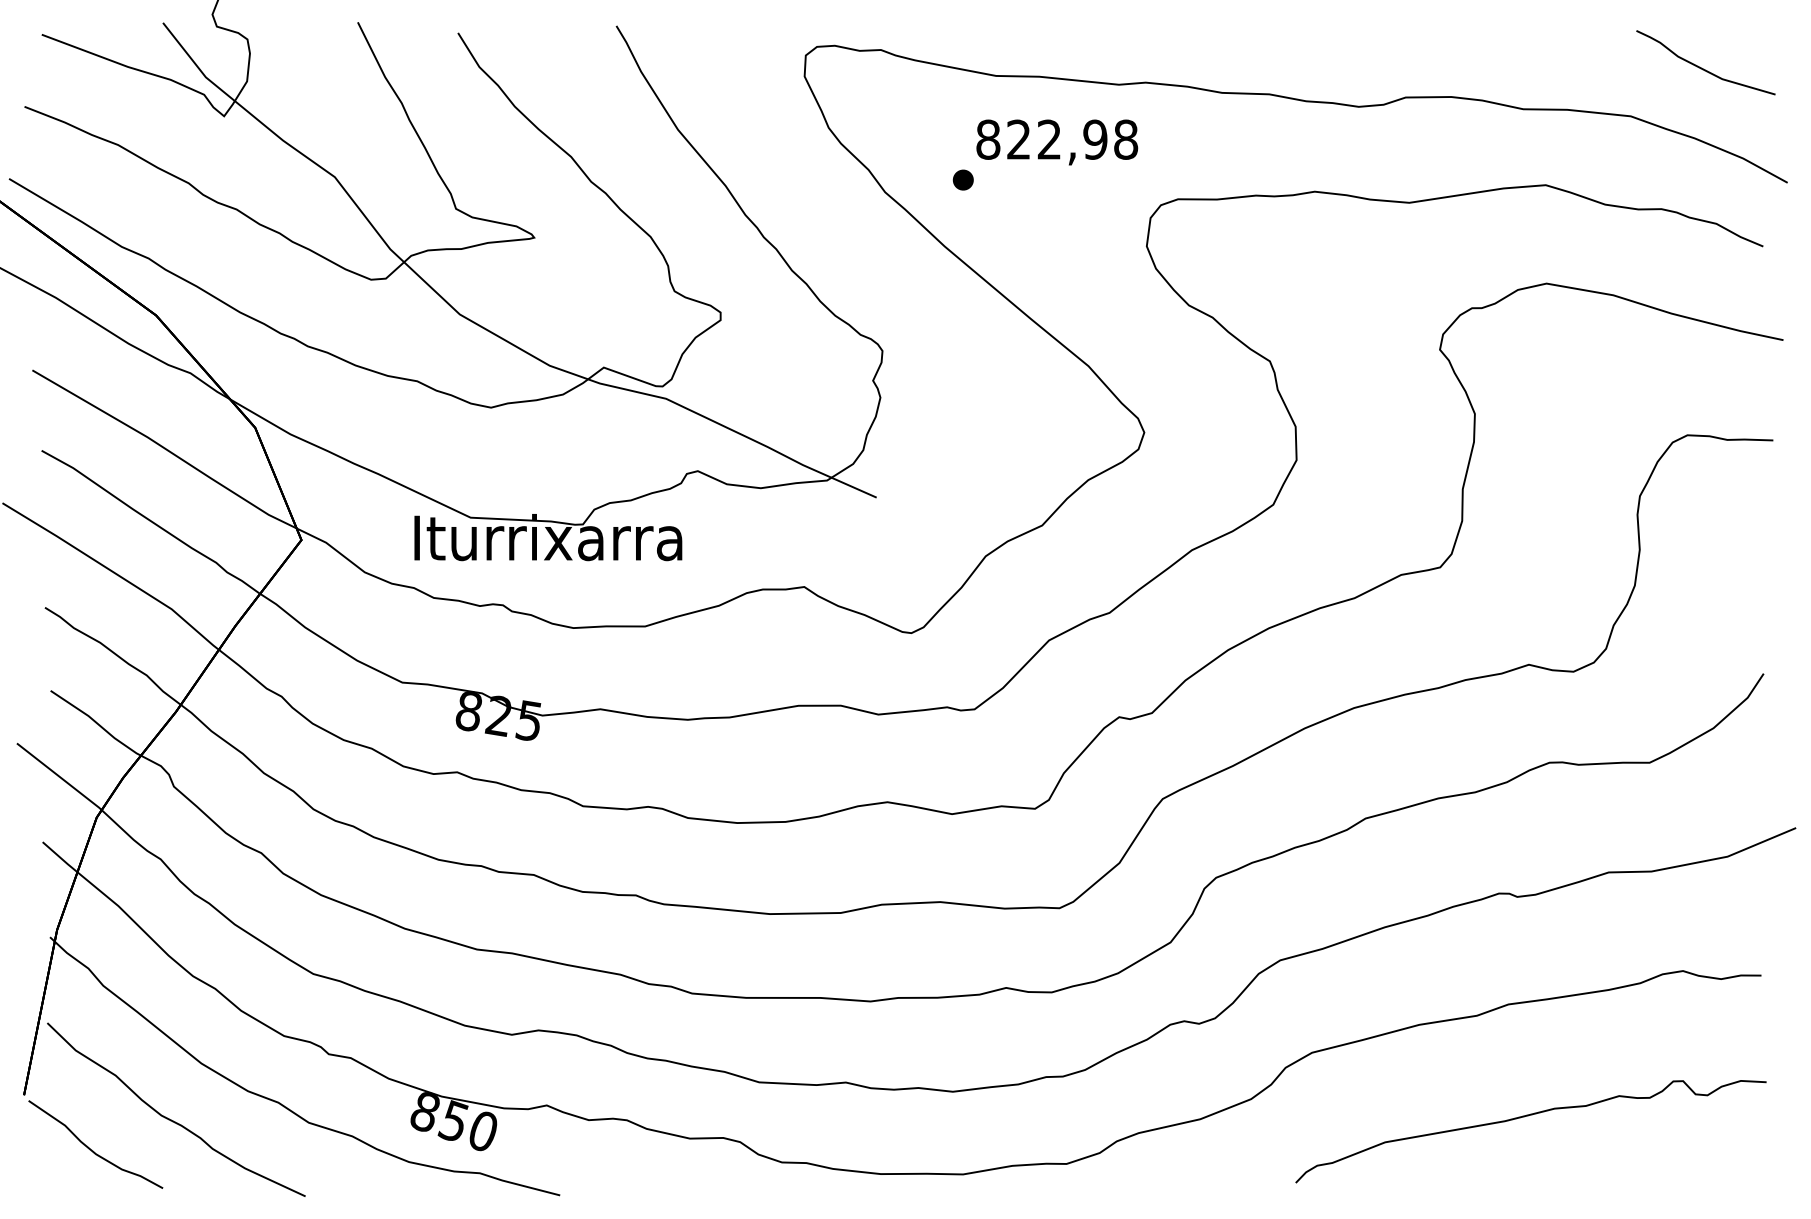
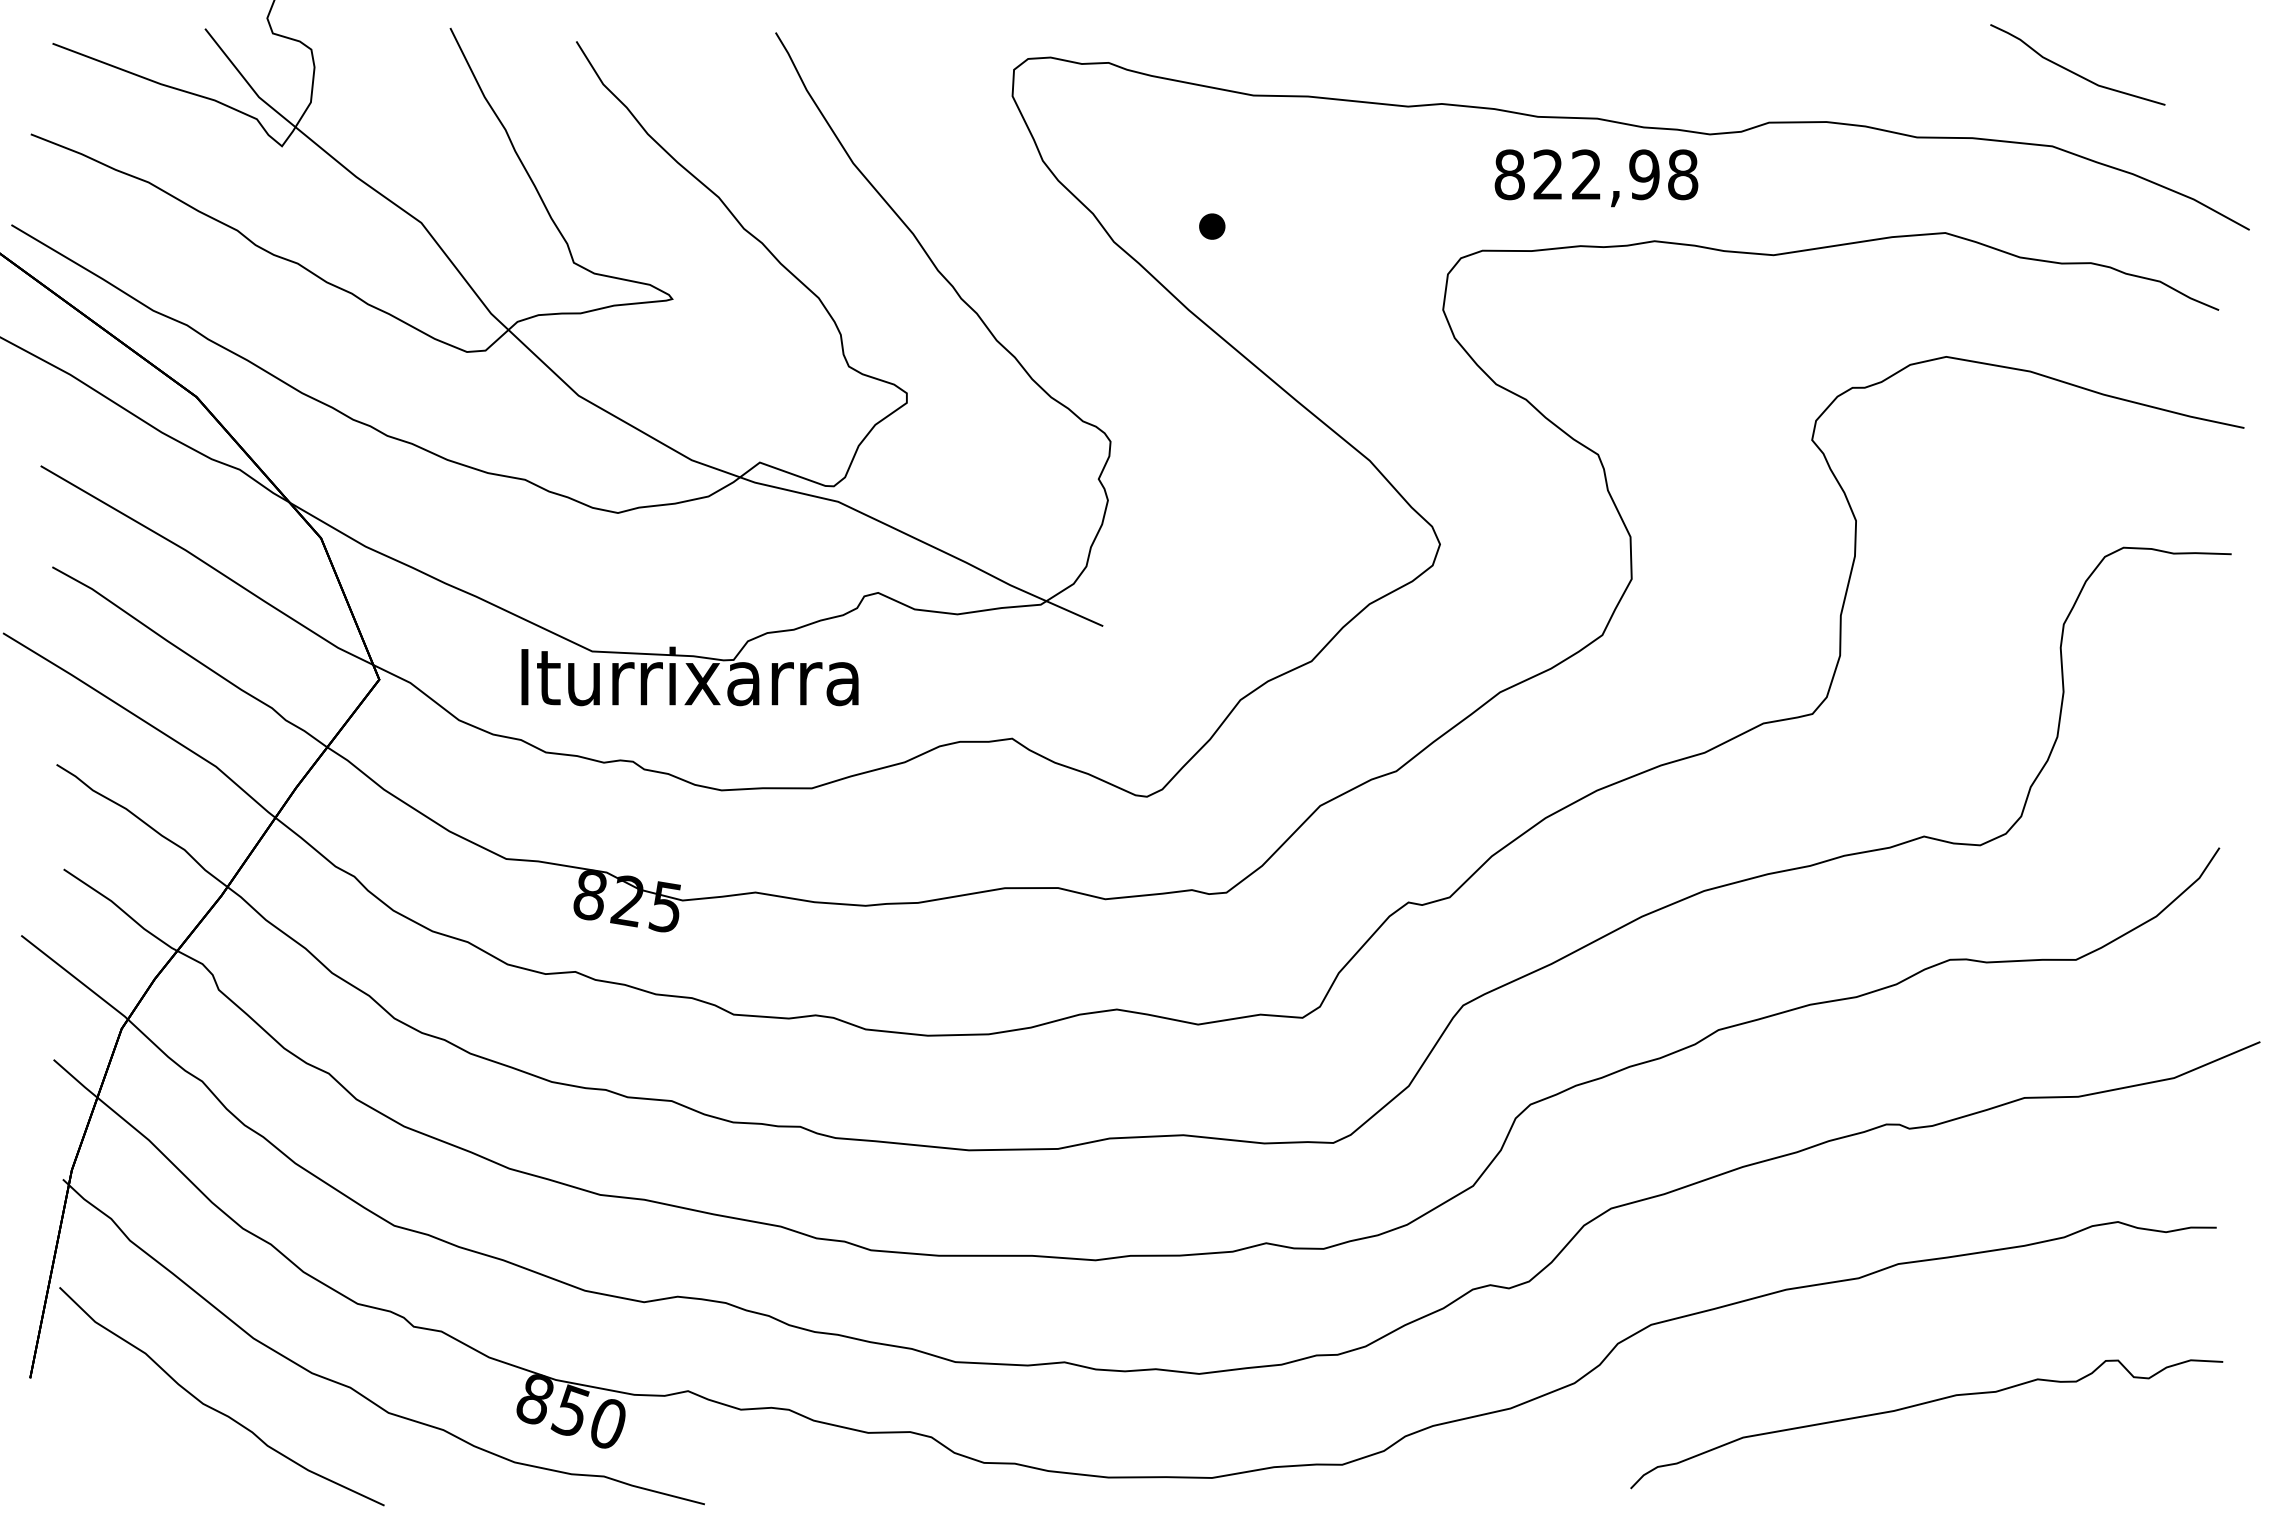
curve: (1702, 67) -> (2073, 71), moved
text: (1057, 142) -> (1596, 178), moved
curve: (91, 1149) -> (115, 1446), removed

